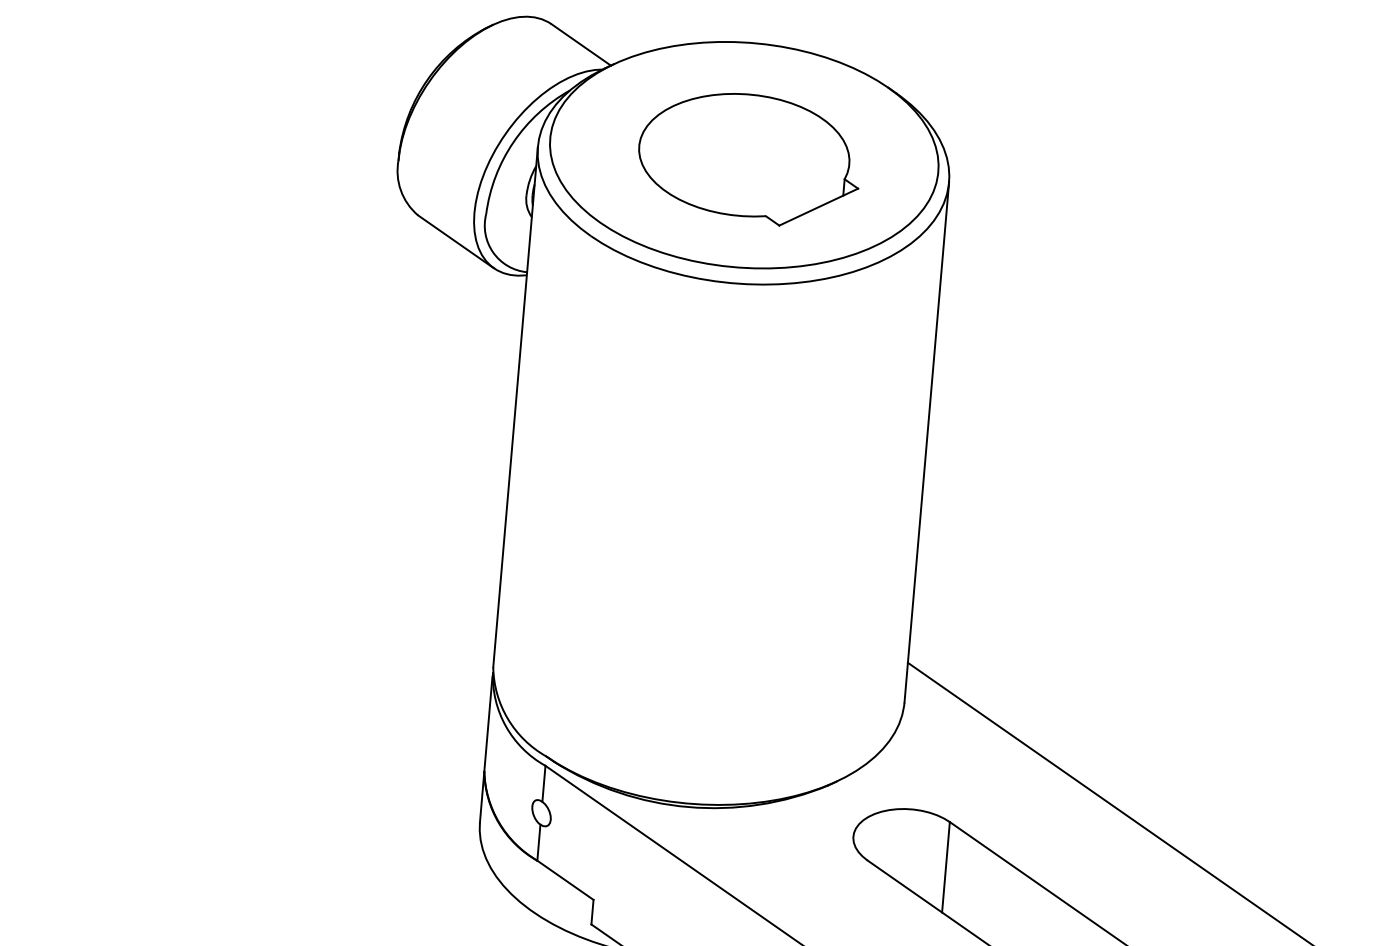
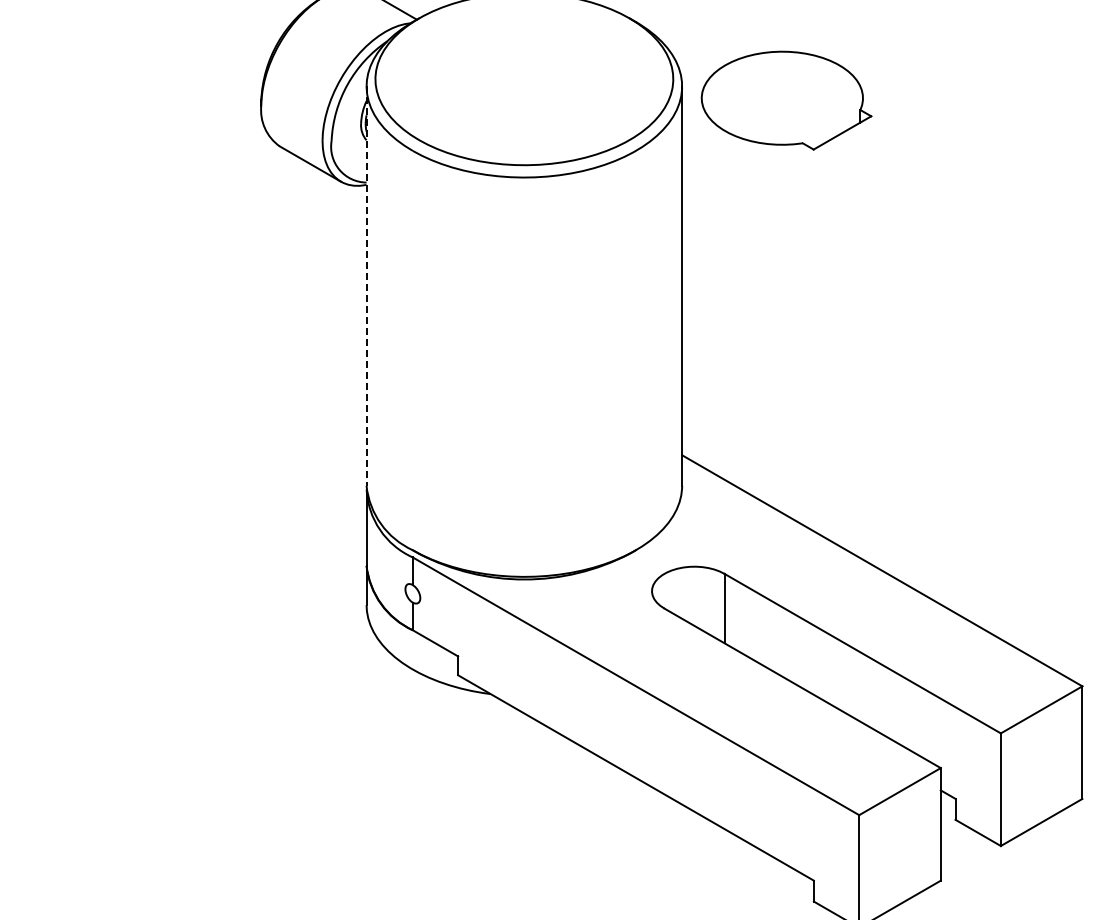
part: (749, 158) -> (786, 100), moved
line: (515, 407) -> (366, 286), solid -> dashed

